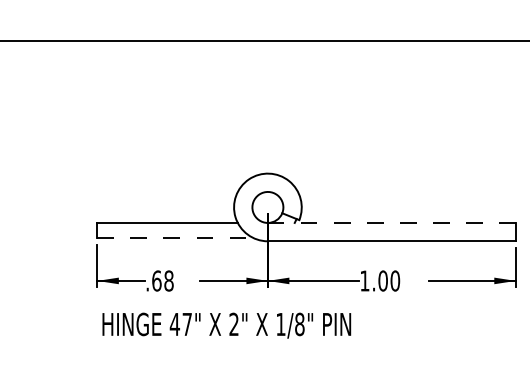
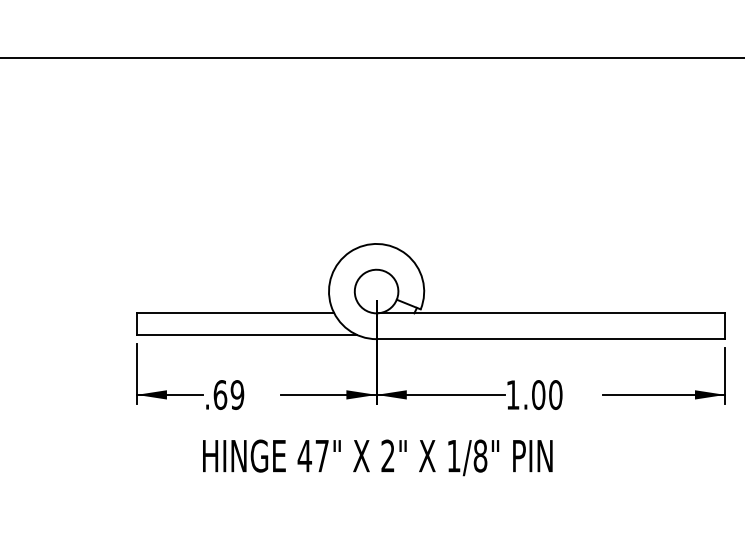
line: (392, 223) -> (551, 313), dashed -> solid
line: (176, 238) -> (247, 335), dashed -> solid
text: (169, 280) -> (237, 394), .68 -> .69
text: (226, 325) -> (377, 457), moved

